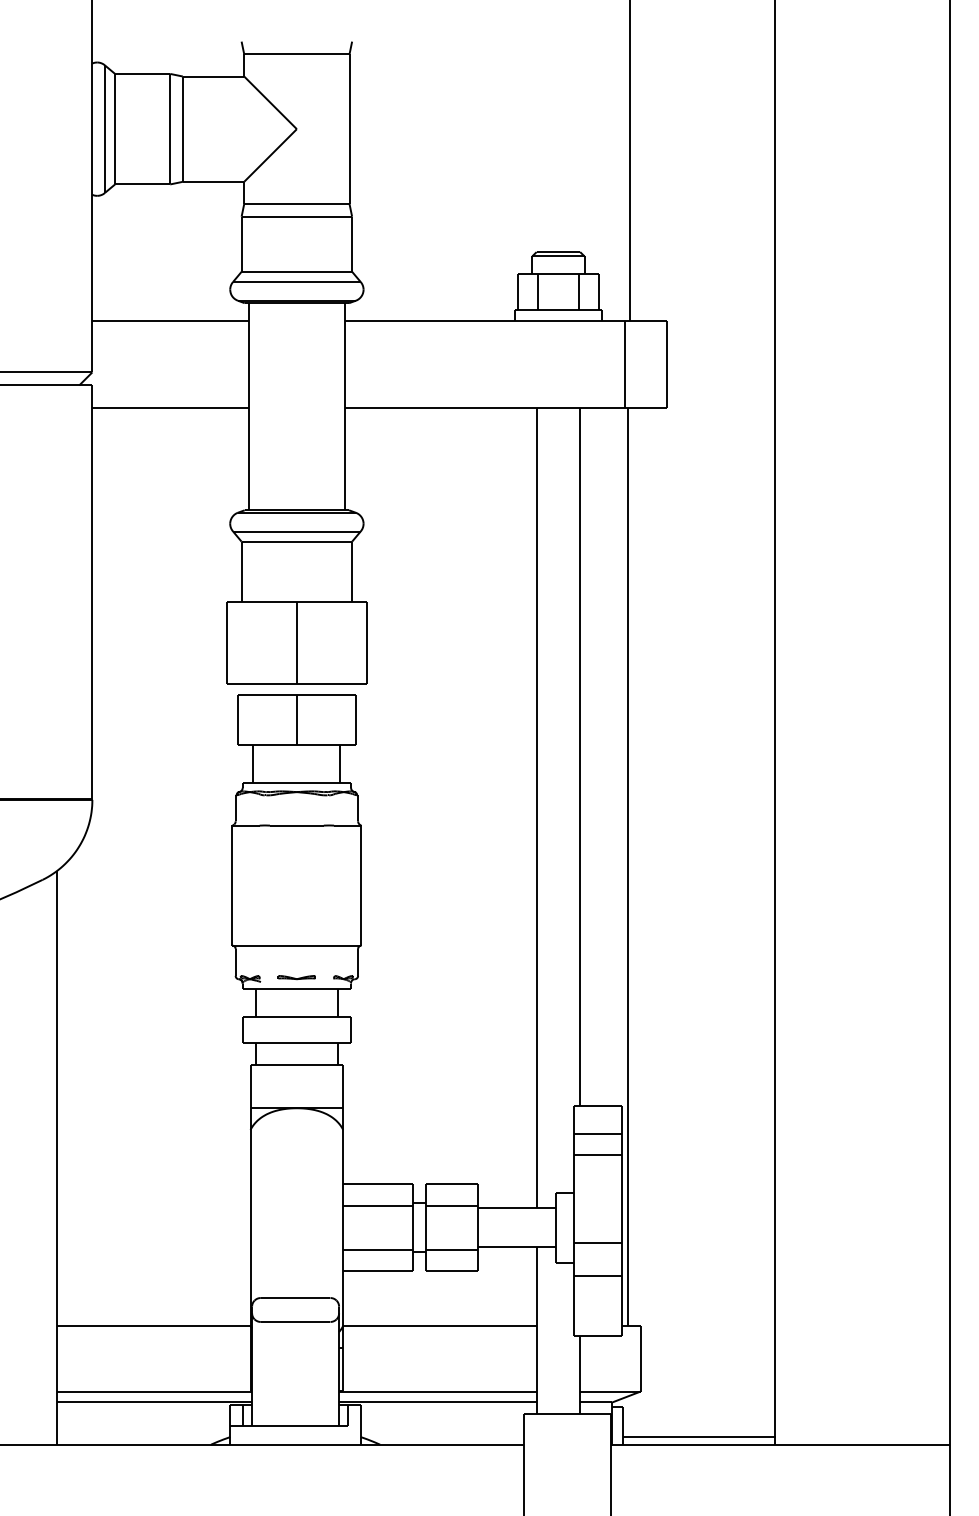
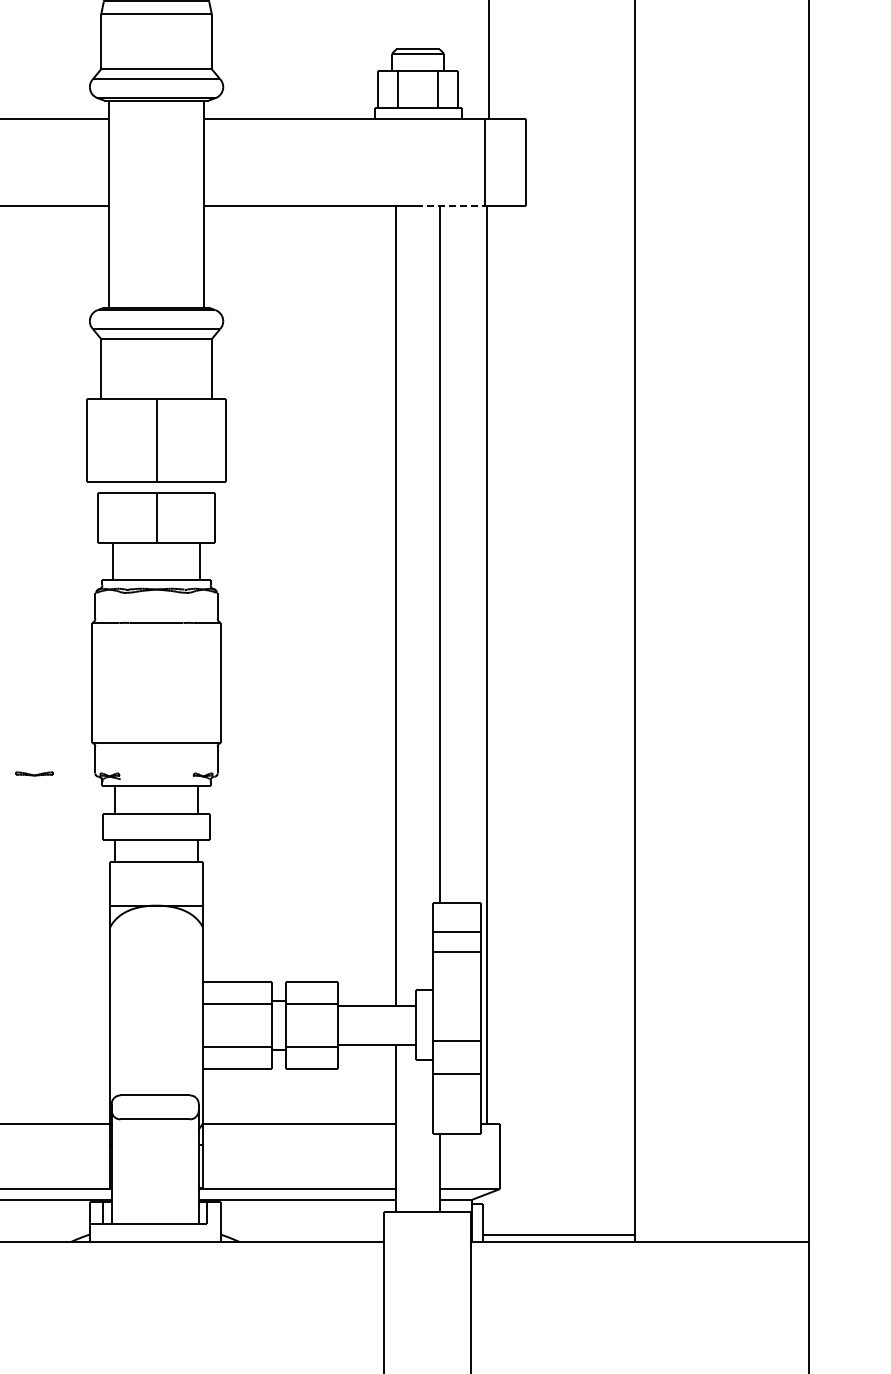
line: (590, 408) -> (450, 205), solid -> dashed
part: (296, 977) -> (34, 773), moved

